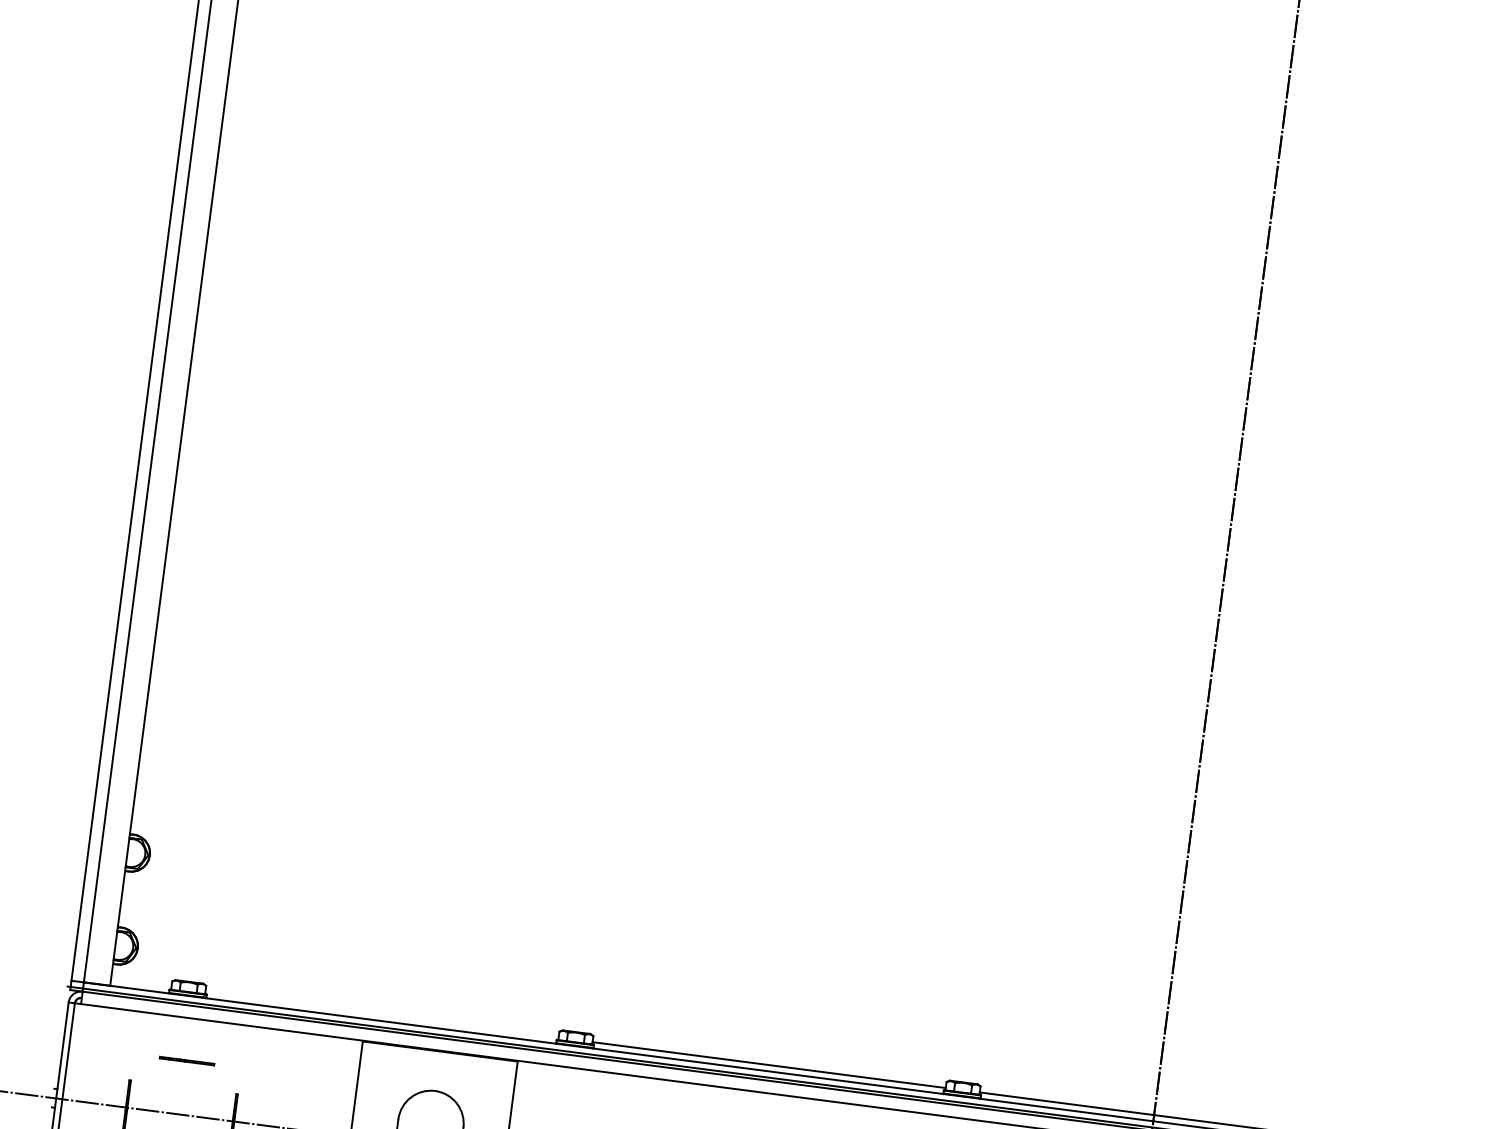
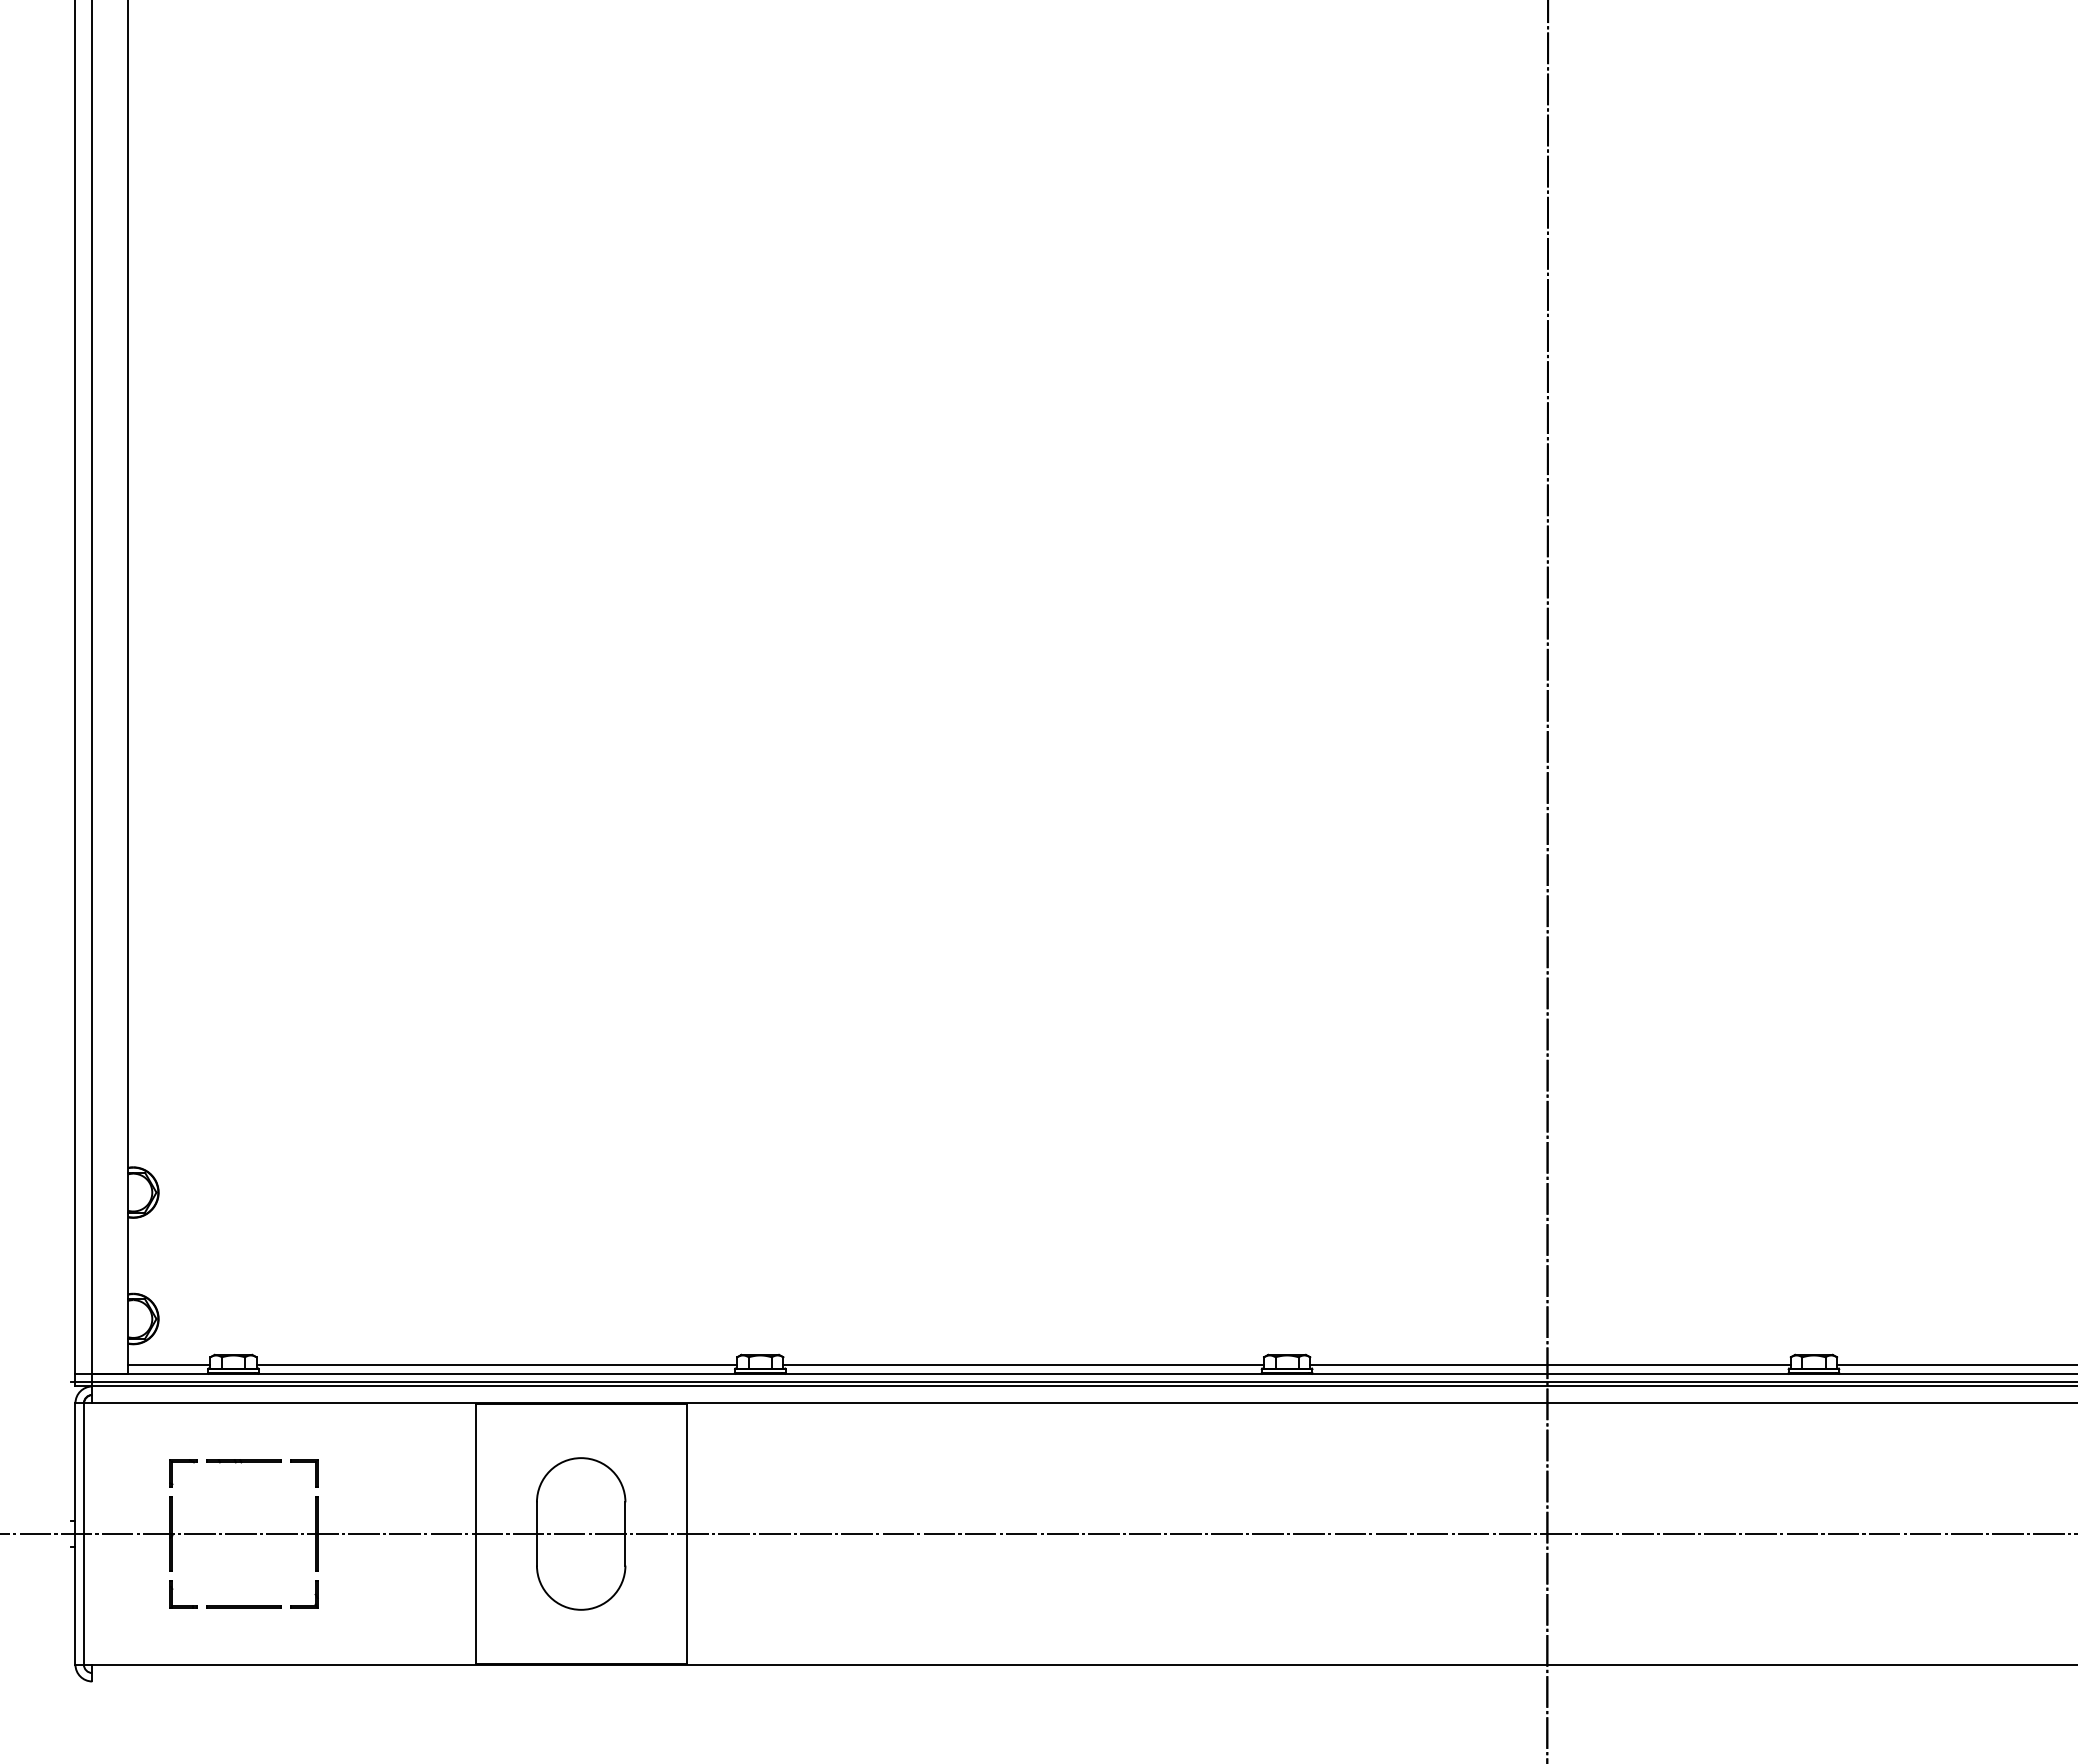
line: (141, 983) -> (169, 1365), added
line: (381, 1014) -> (496, 1365), added
part: (142, 1056) -> (183, 1462), added
part: (231, 1067) -> (304, 1462), added

